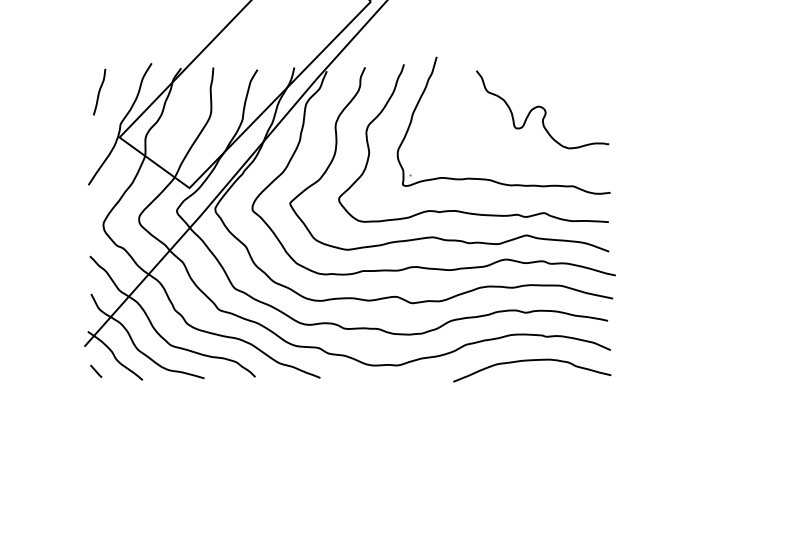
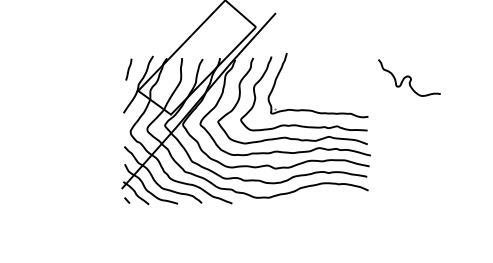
curve: (542, 108) -> (409, 77), moved
curve: (531, 362) -> (331, 196), removed

